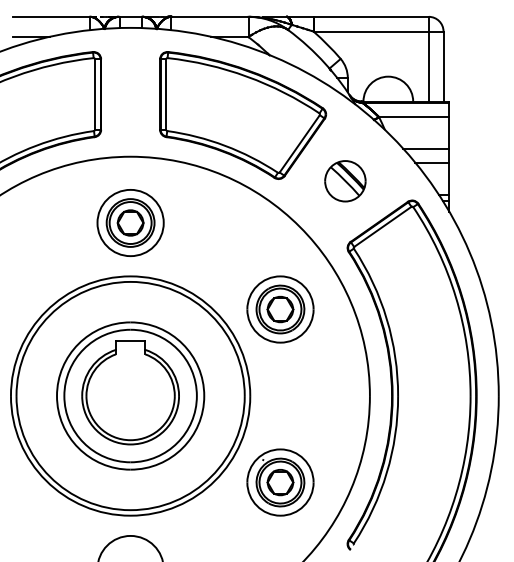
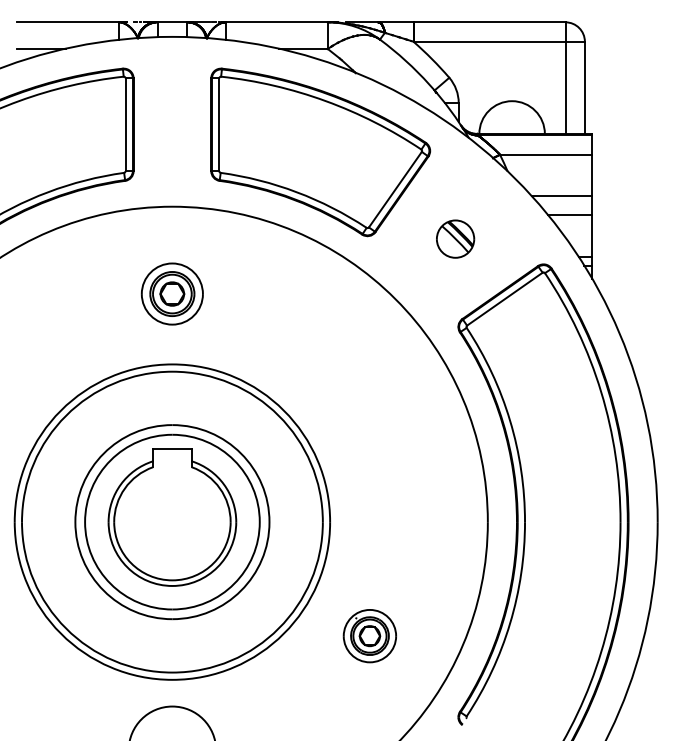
part: (345, 181) -> (455, 239), size x0.7
part: (130, 222) -> (172, 293), size x0.7
part: (280, 309) -> (369, 408), removed
part: (280, 482) -> (369, 636), size x0.6

